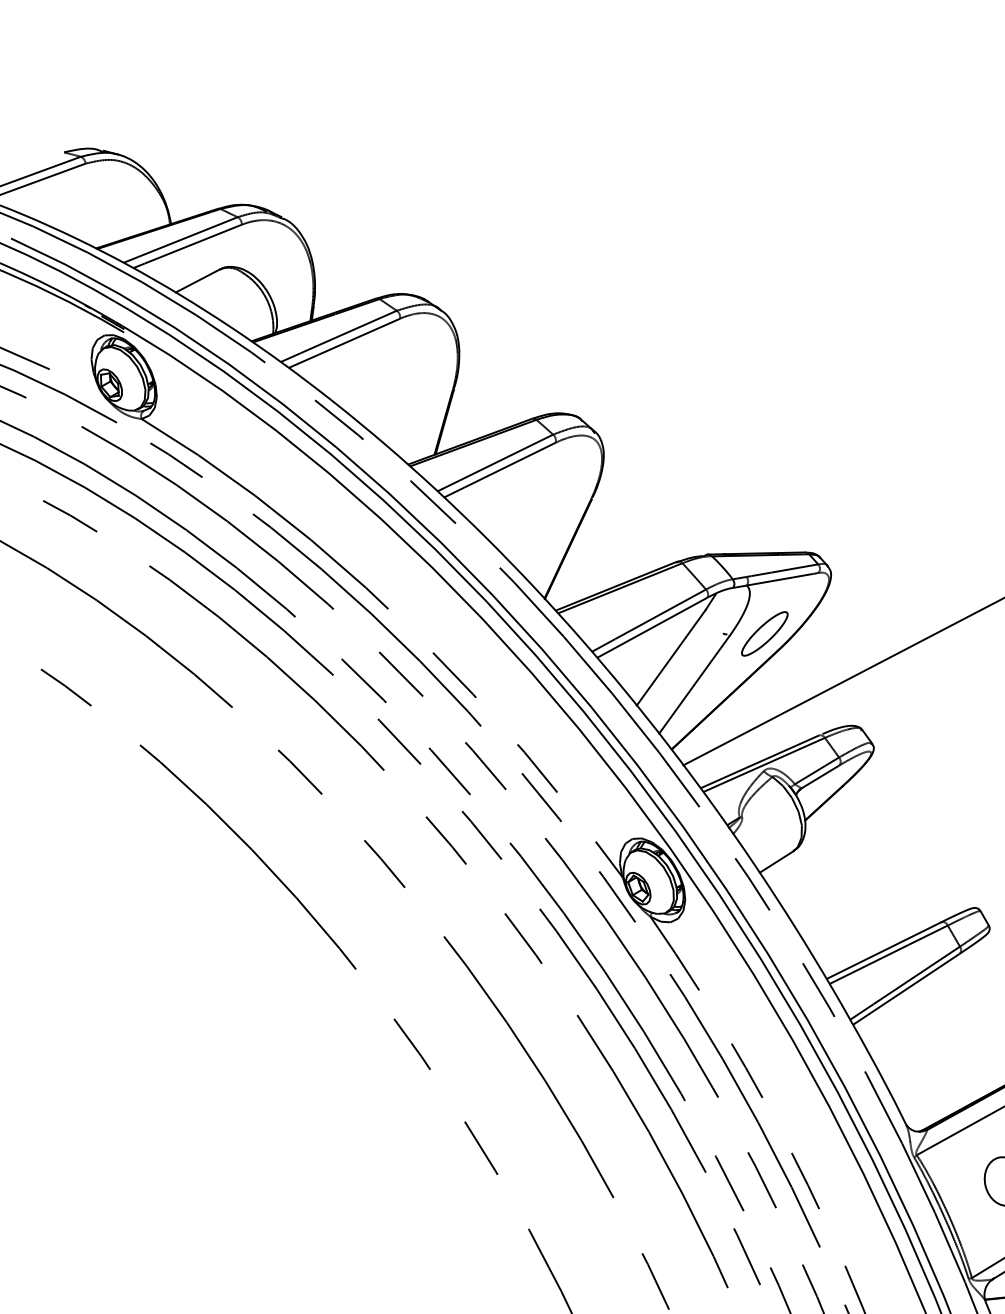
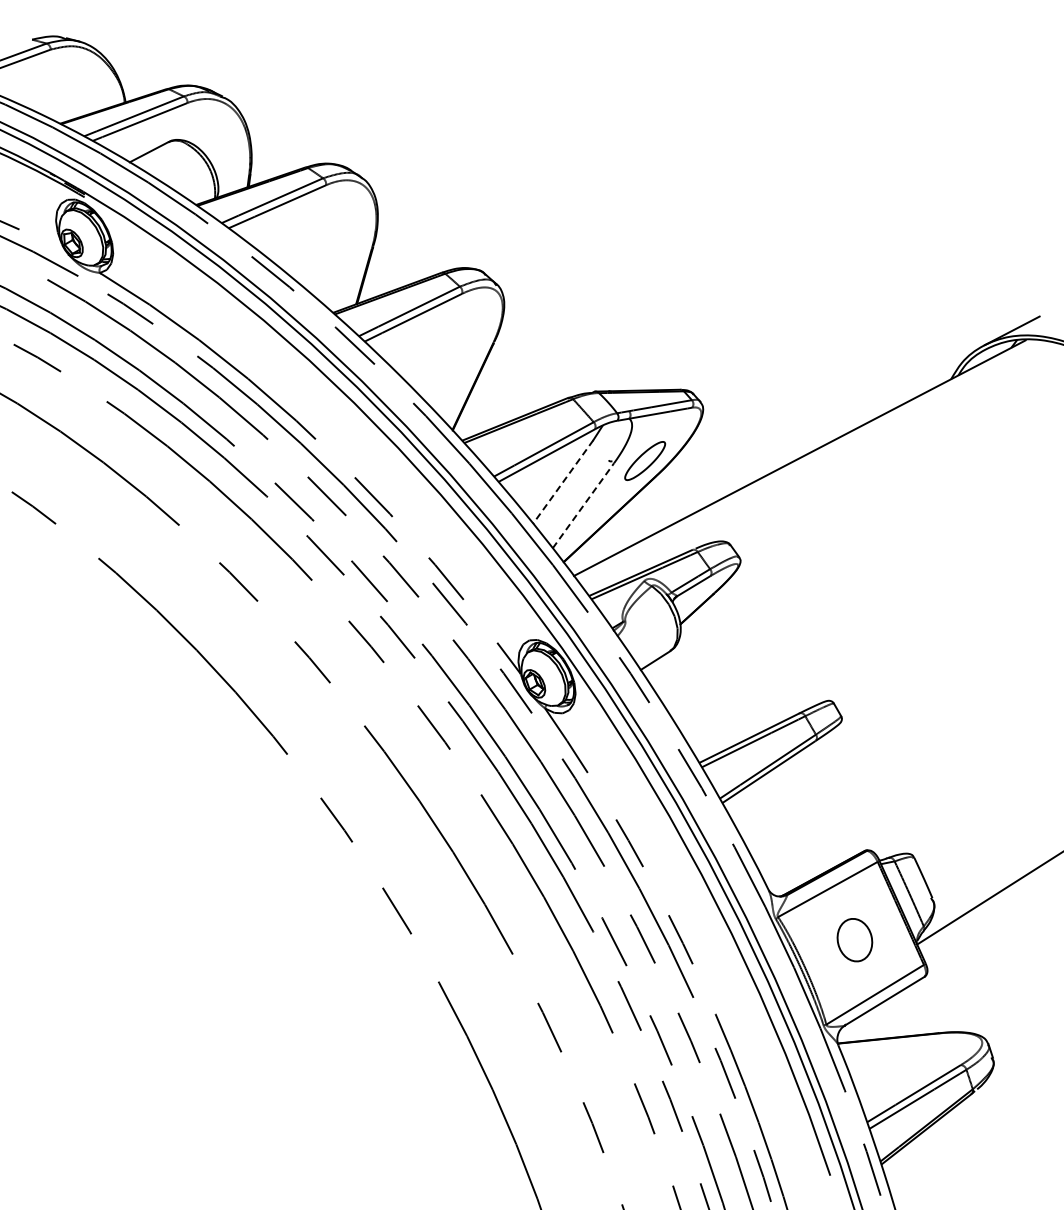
line: (670, 658) -> (562, 482), solid -> dashed
line: (694, 684) -> (583, 505), solid -> dashed

